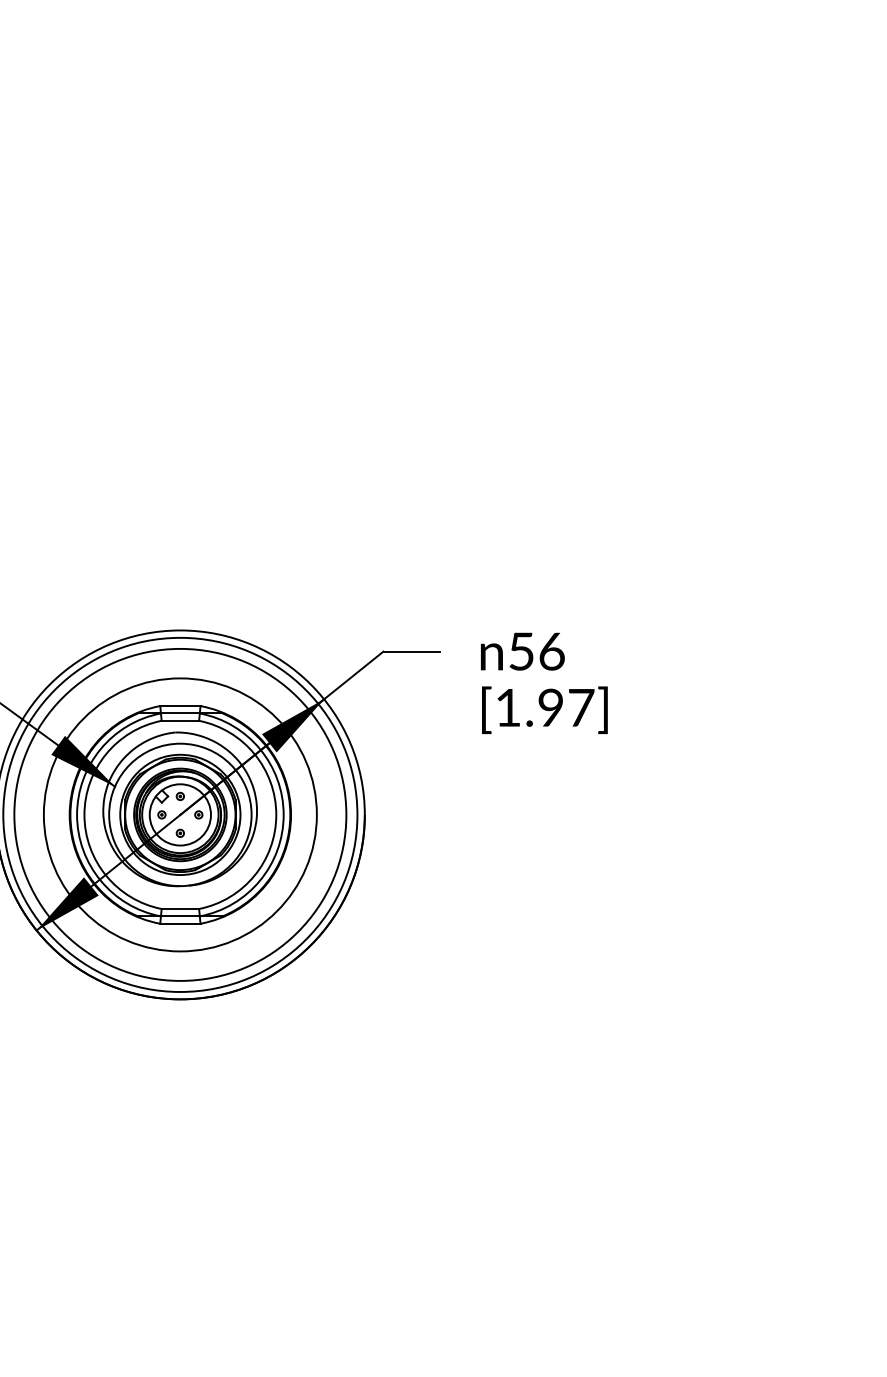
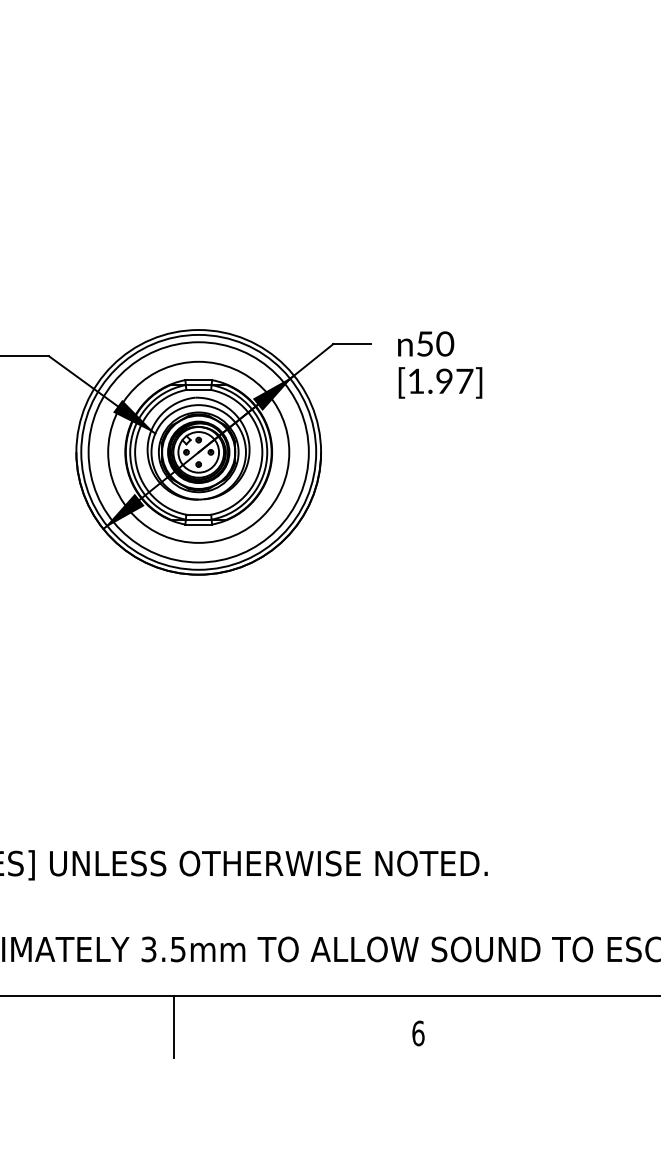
text: (552, 650) -> (445, 343), 56 -> 50

